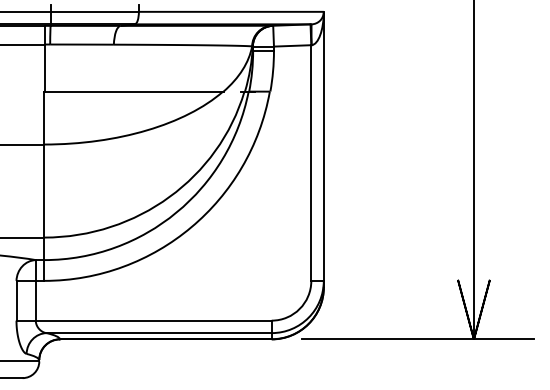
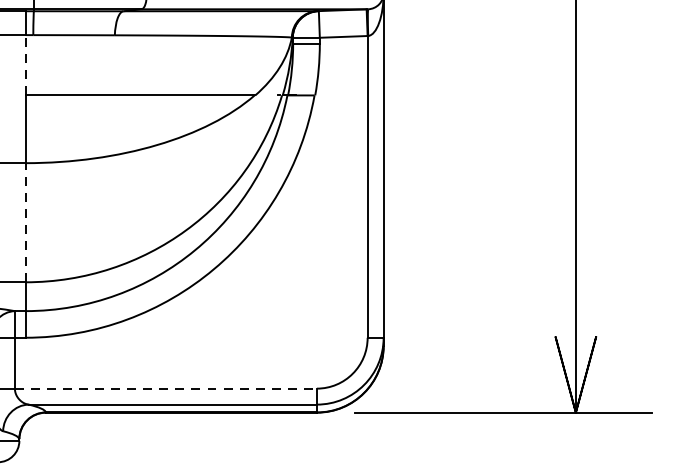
line: (44, 68) -> (26, 65), solid -> dashed
line: (44, 191) -> (26, 223), solid -> dashed
line: (153, 320) -> (165, 388), solid -> dashed

